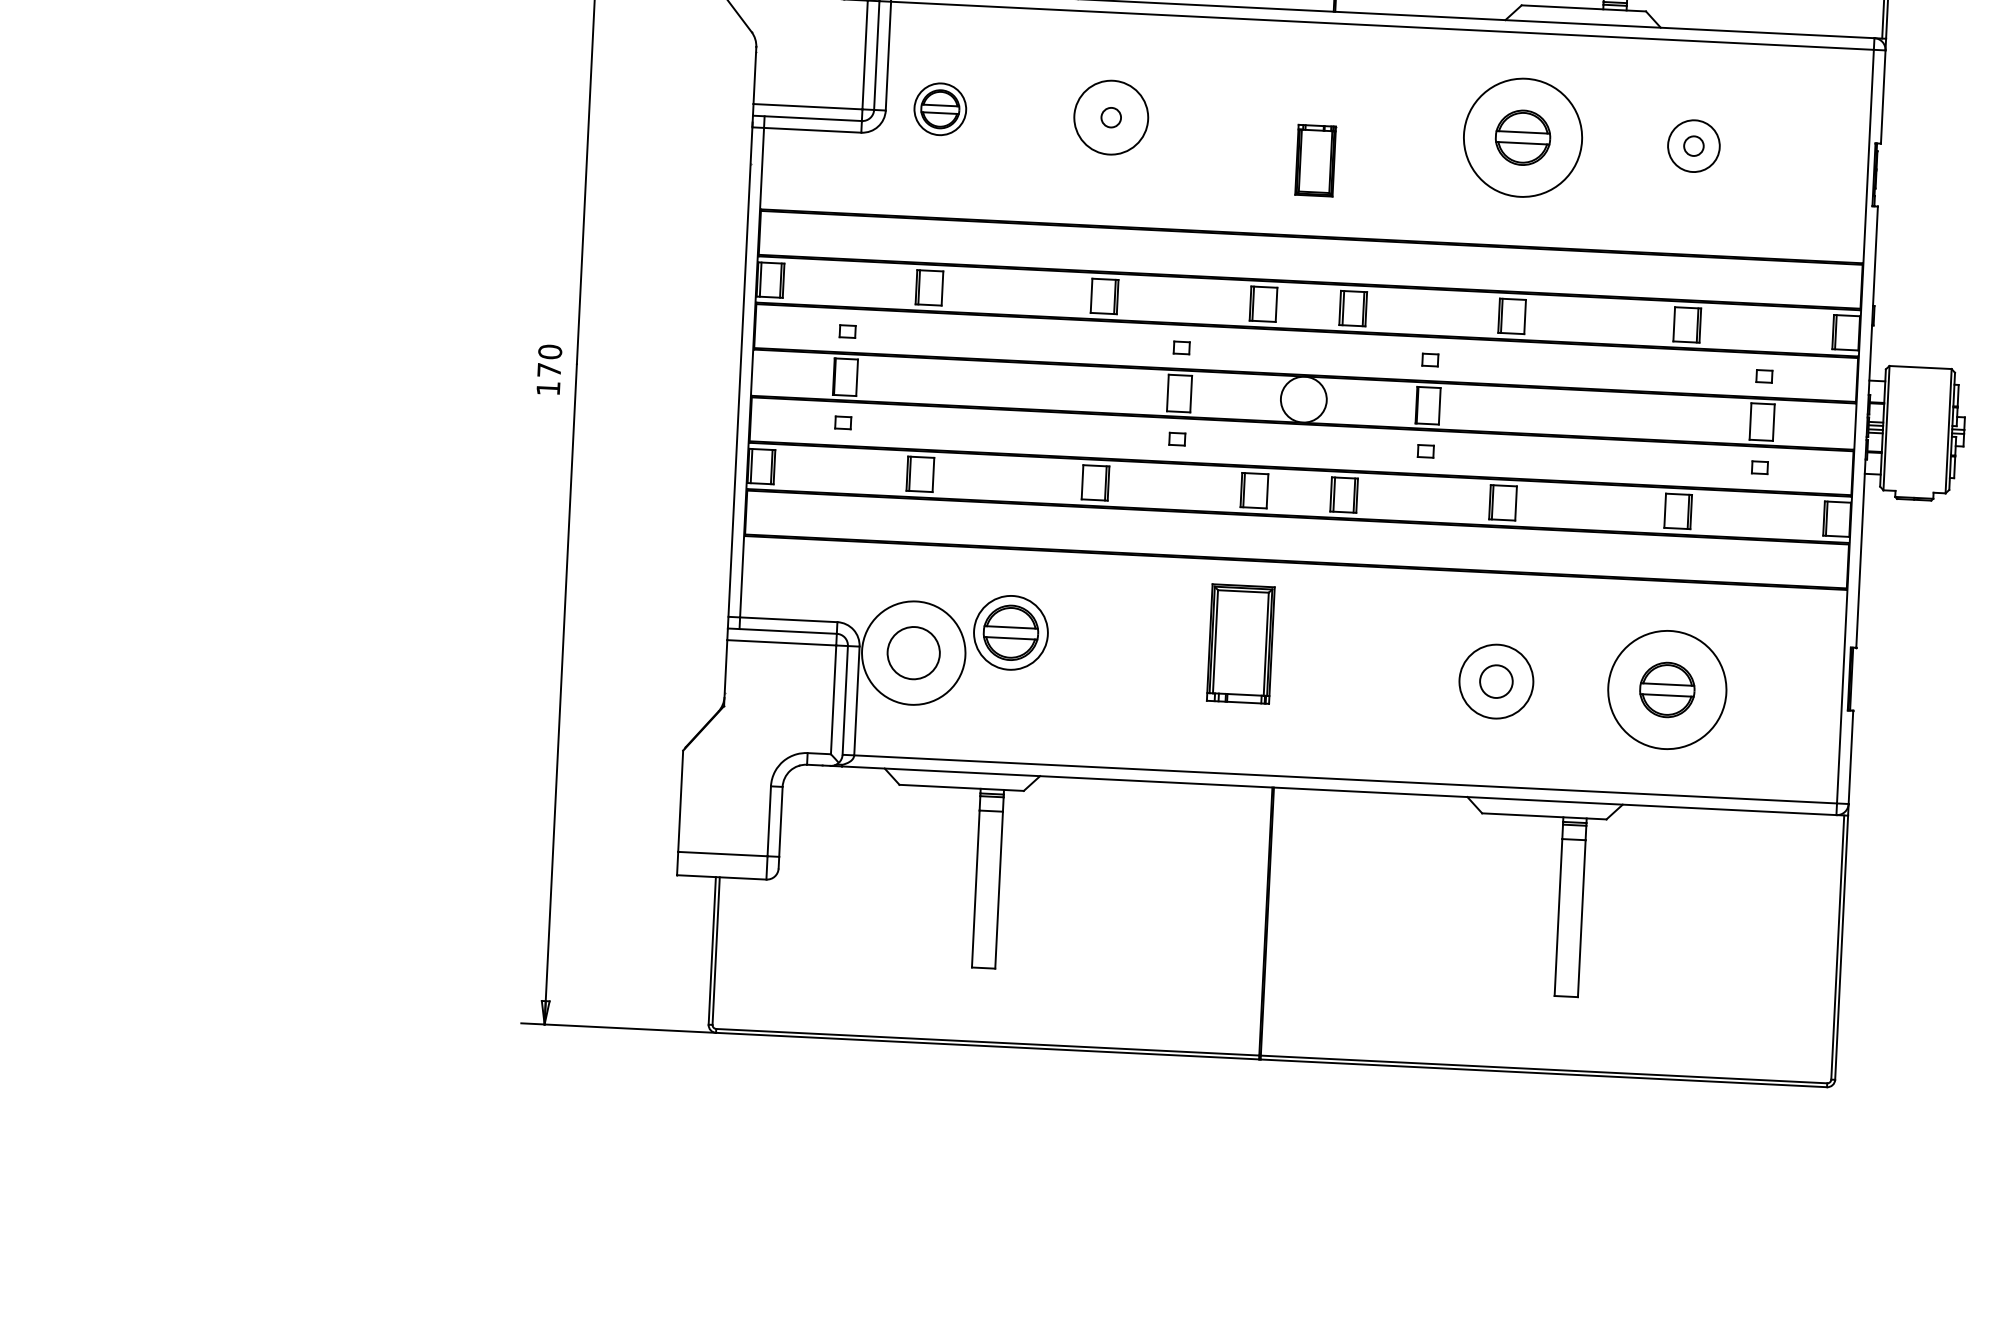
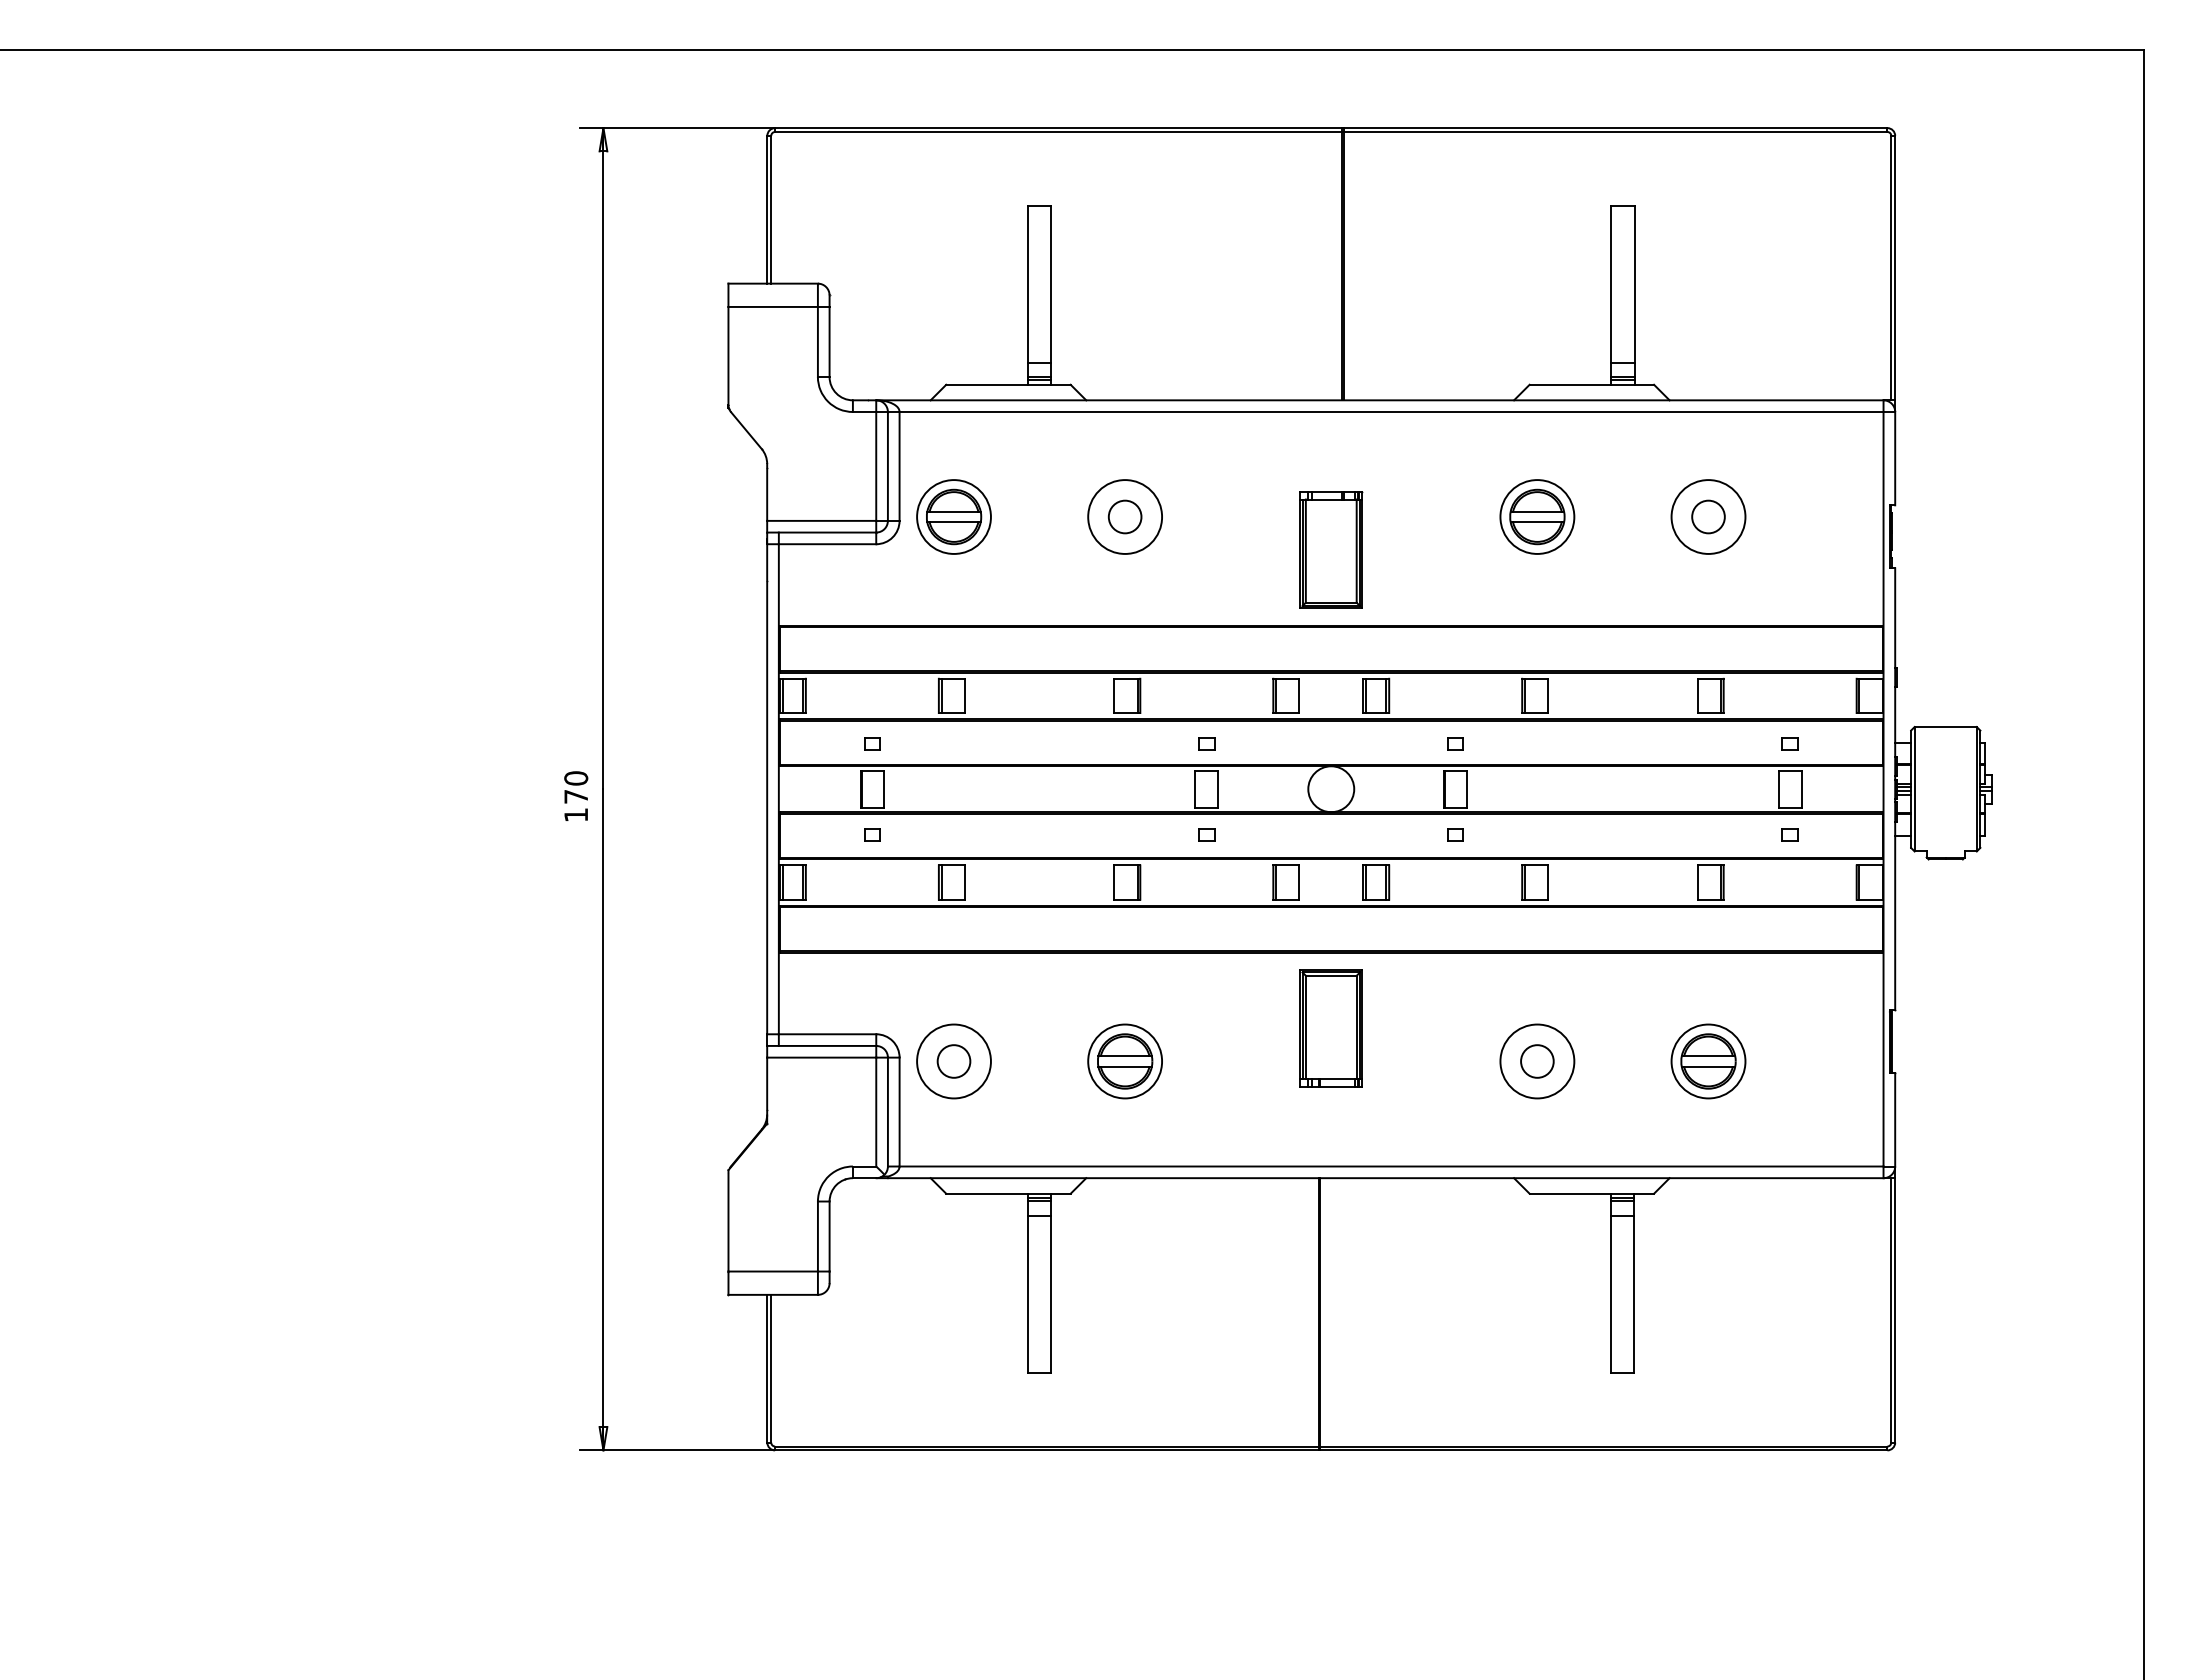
part: (939, 108) -> (953, 516), size x1.43
circle: (1110, 117) -> (1124, 516), size x1.67
circle: (1523, 137) -> (1537, 516), size x0.62
circle: (1693, 145) -> (1708, 516), size x1.43
circle: (1693, 145) -> (1708, 516), size x1.67
part: (1315, 160) -> (1331, 549), size x1.67
part: (1010, 632) -> (1124, 1061), moved
part: (1240, 644) -> (1330, 1028), moved
circle: (913, 653) -> (953, 1061), size x0.62
circle: (913, 653) -> (953, 1061), size x0.71
circle: (1667, 690) -> (1708, 1061), size x0.62

